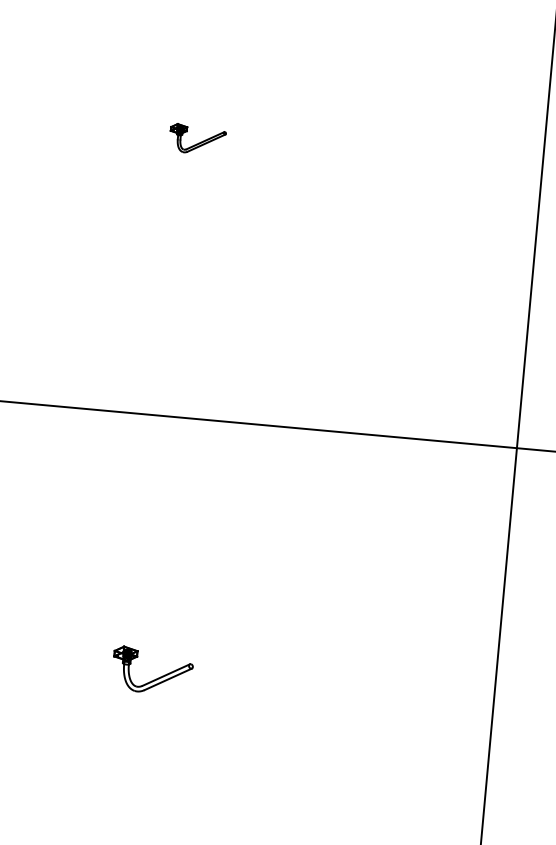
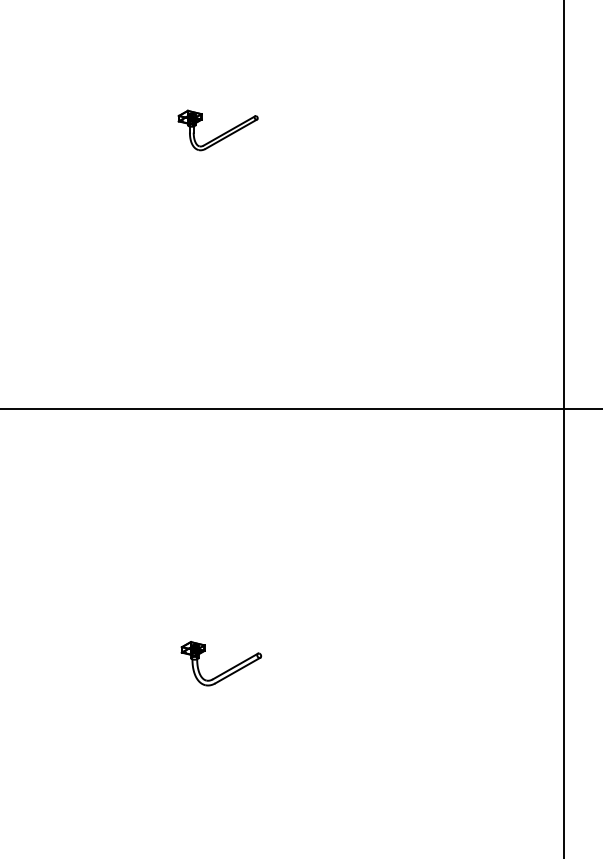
part: (197, 139) -> (217, 130), size x1.43

